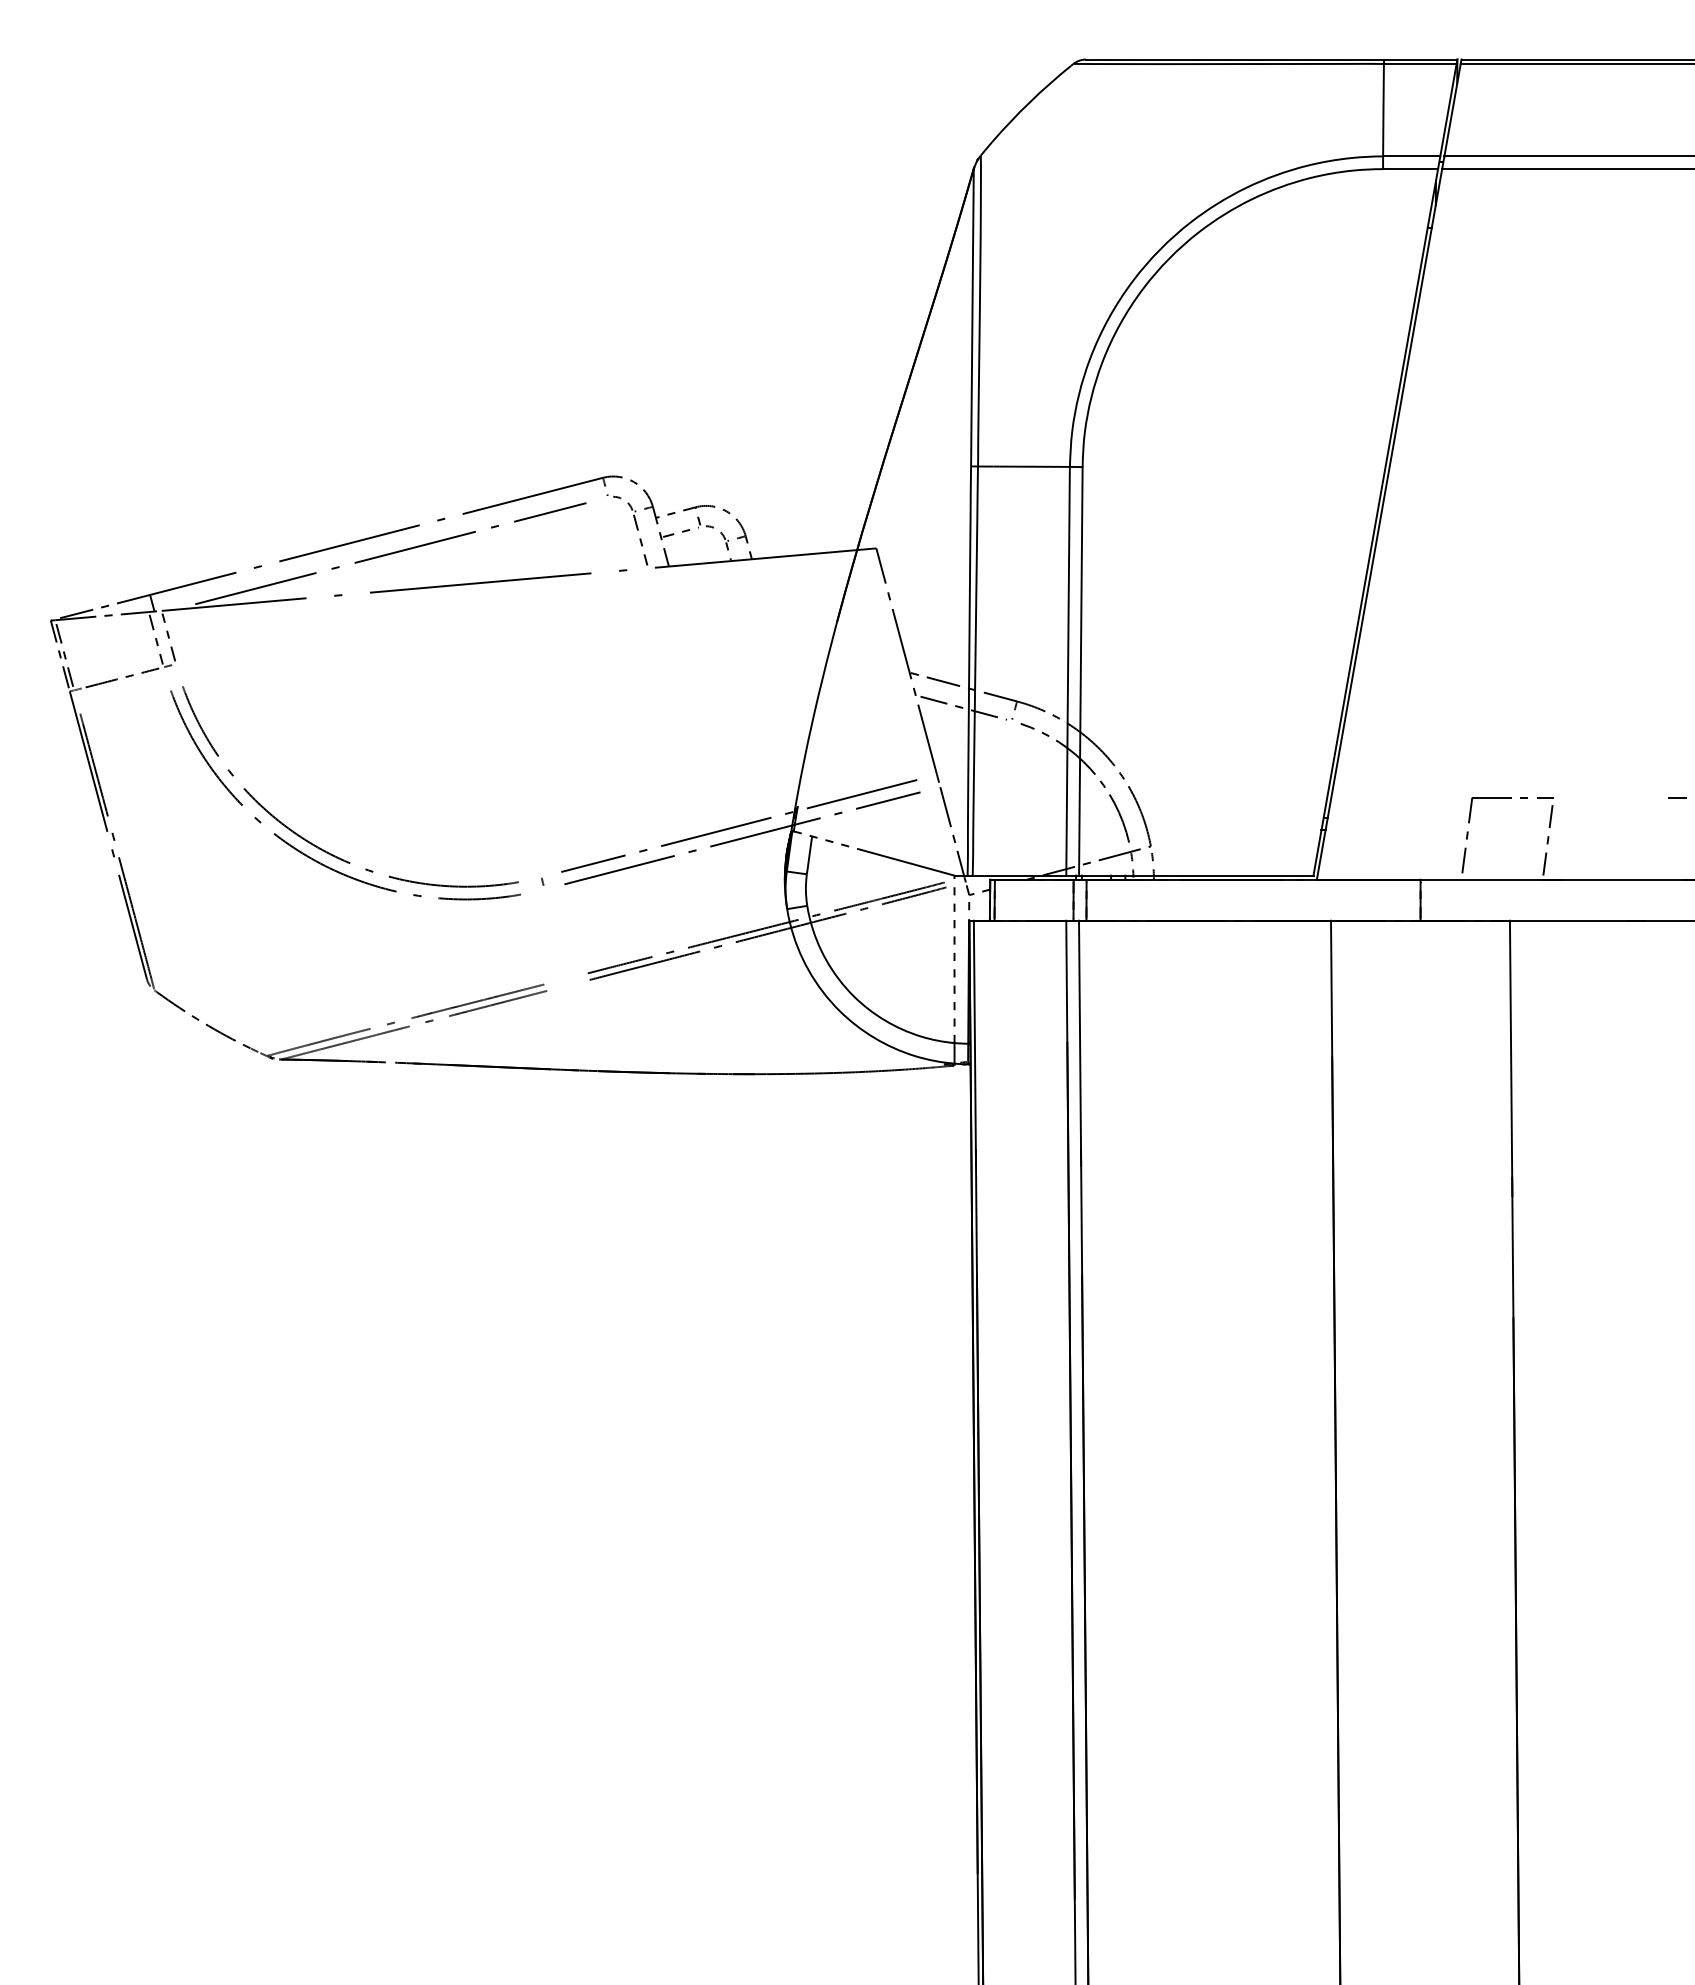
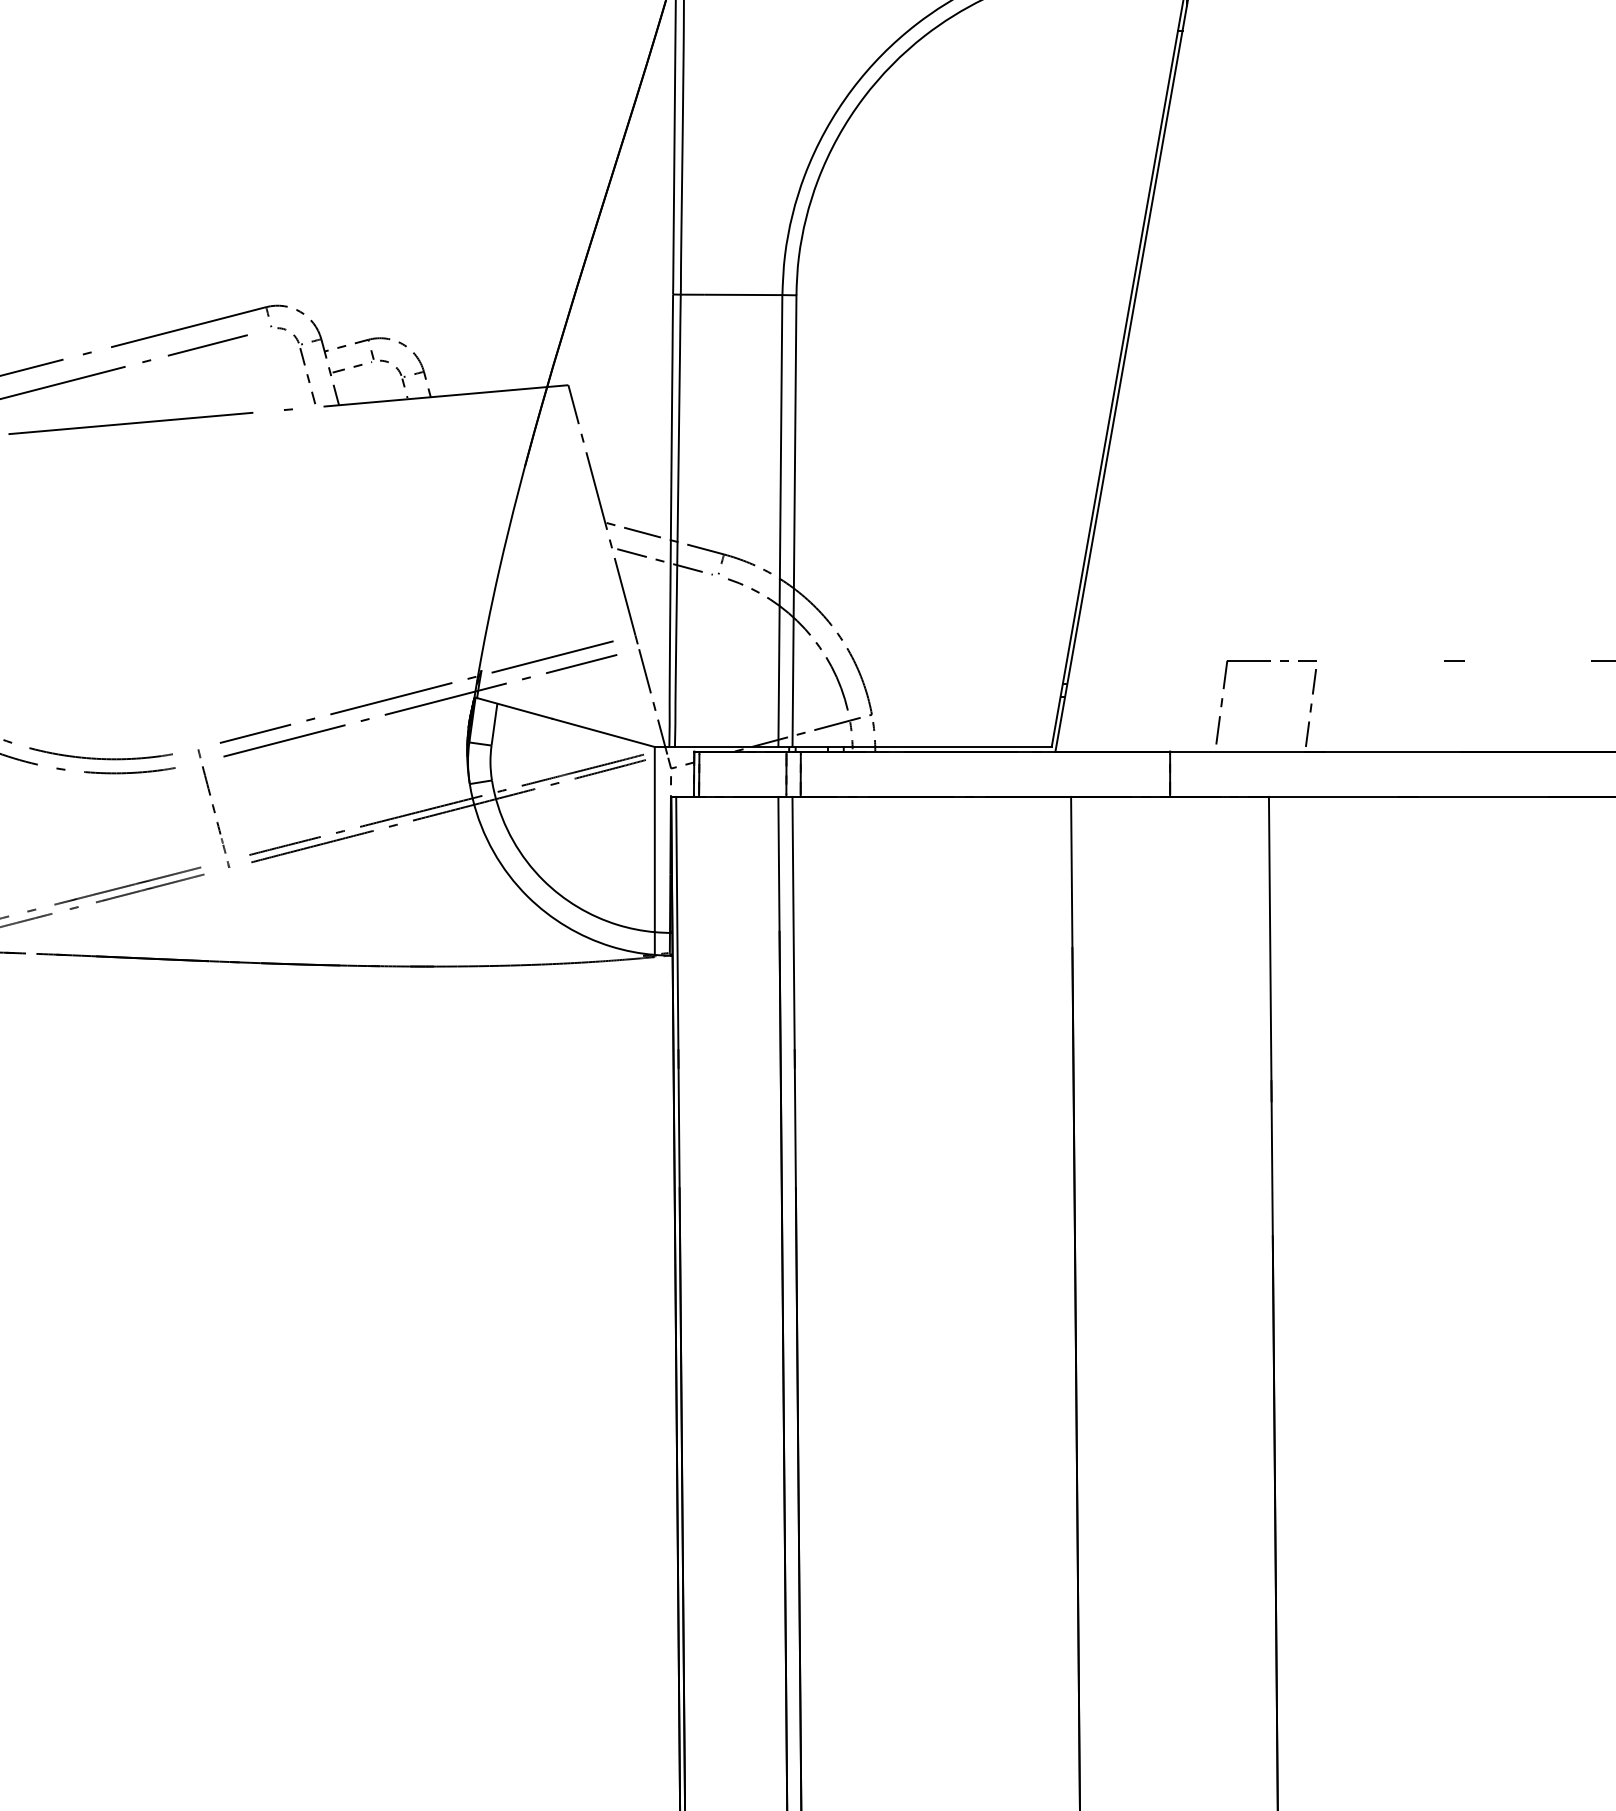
line: (828, 840) -> (515, 708), dashed -> solid
part: (557, 938) -> (215, 816), added
line: (954, 959) -> (654, 839), dashed -> solid

